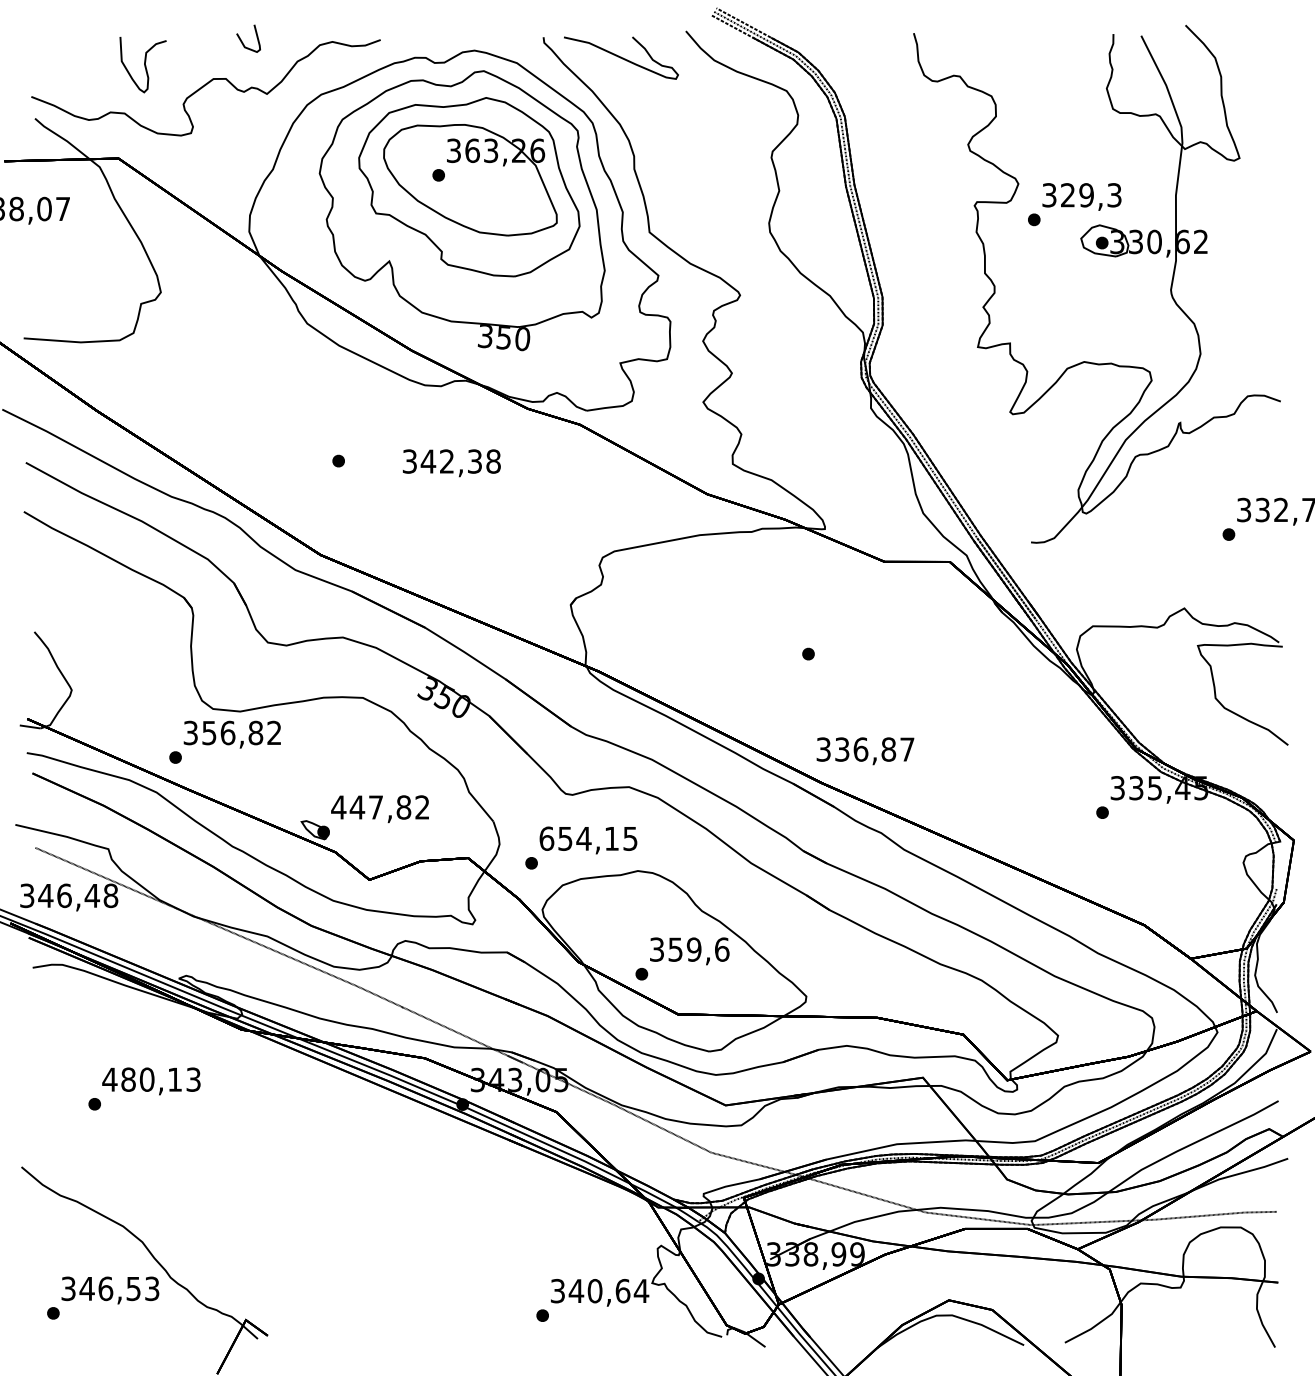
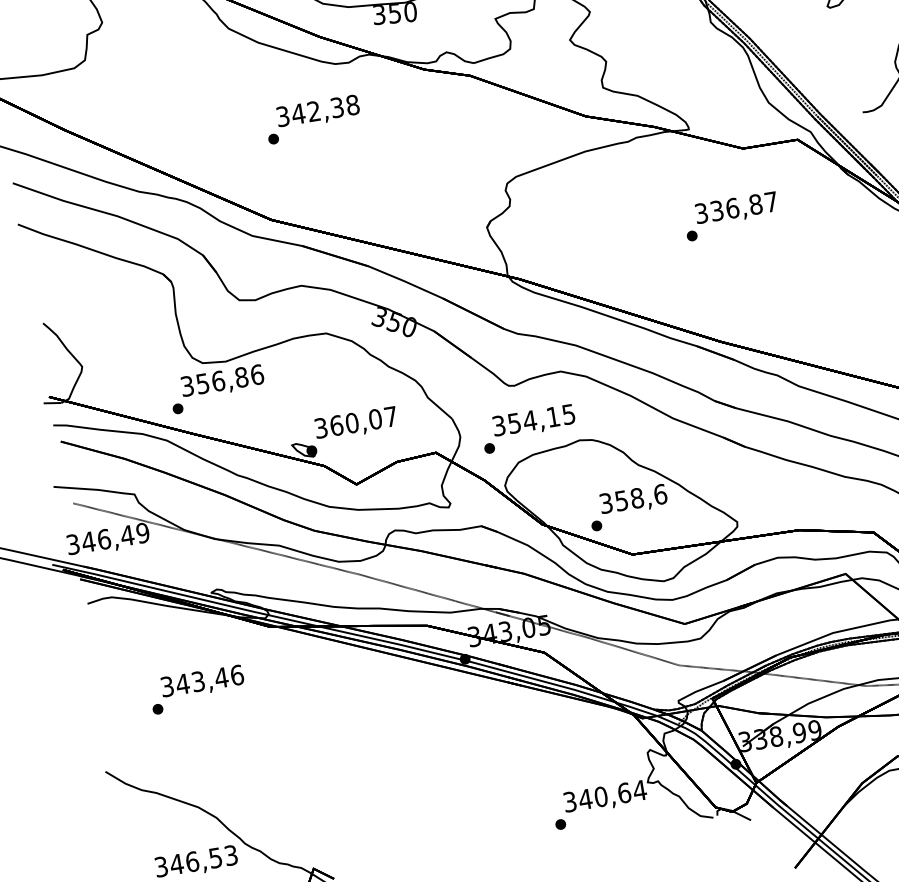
text: (451, 463) -> (318, 112), moved
text: (274, 732) -> (257, 374), 356,82 -> 356,86
text: (865, 751) -> (736, 209), moved
text: (380, 807) -> (355, 422), 447,82 -> 360,07
text: (546, 838) -> (498, 425), 654,15 -> 354,15
text: (110, 895) -> (142, 532), 346,48 -> 346,49
text: (693, 949) -> (636, 498), 359,6 -> 358,6
text: (151, 1079) -> (201, 680), 480,13 -> 343,46

